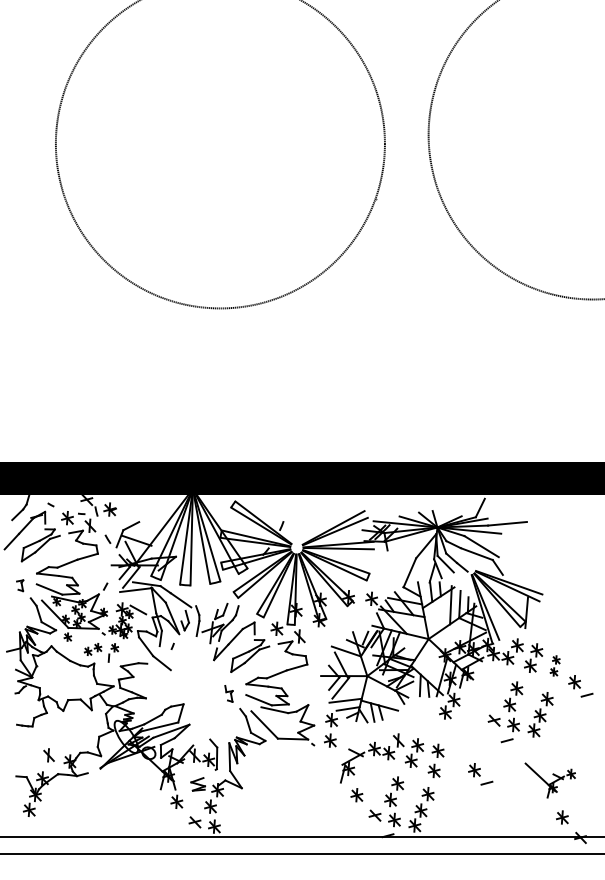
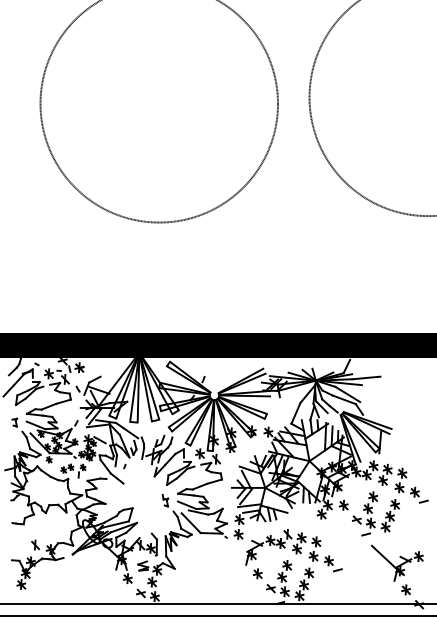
part: (554, 665) -> (400, 480), size x1.67
part: (475, 700) -> (343, 505), added
part: (480, 774) -> (333, 563), moved
part: (550, 780) -> (397, 563), size x1.43

